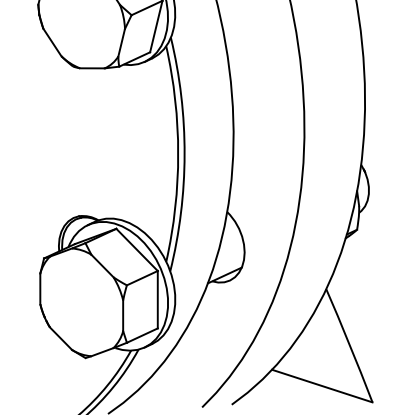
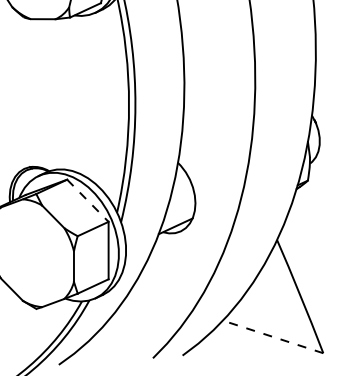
line: (137, 249) -> (88, 200), solid -> dashed
line: (322, 386) -> (273, 337), solid -> dashed

